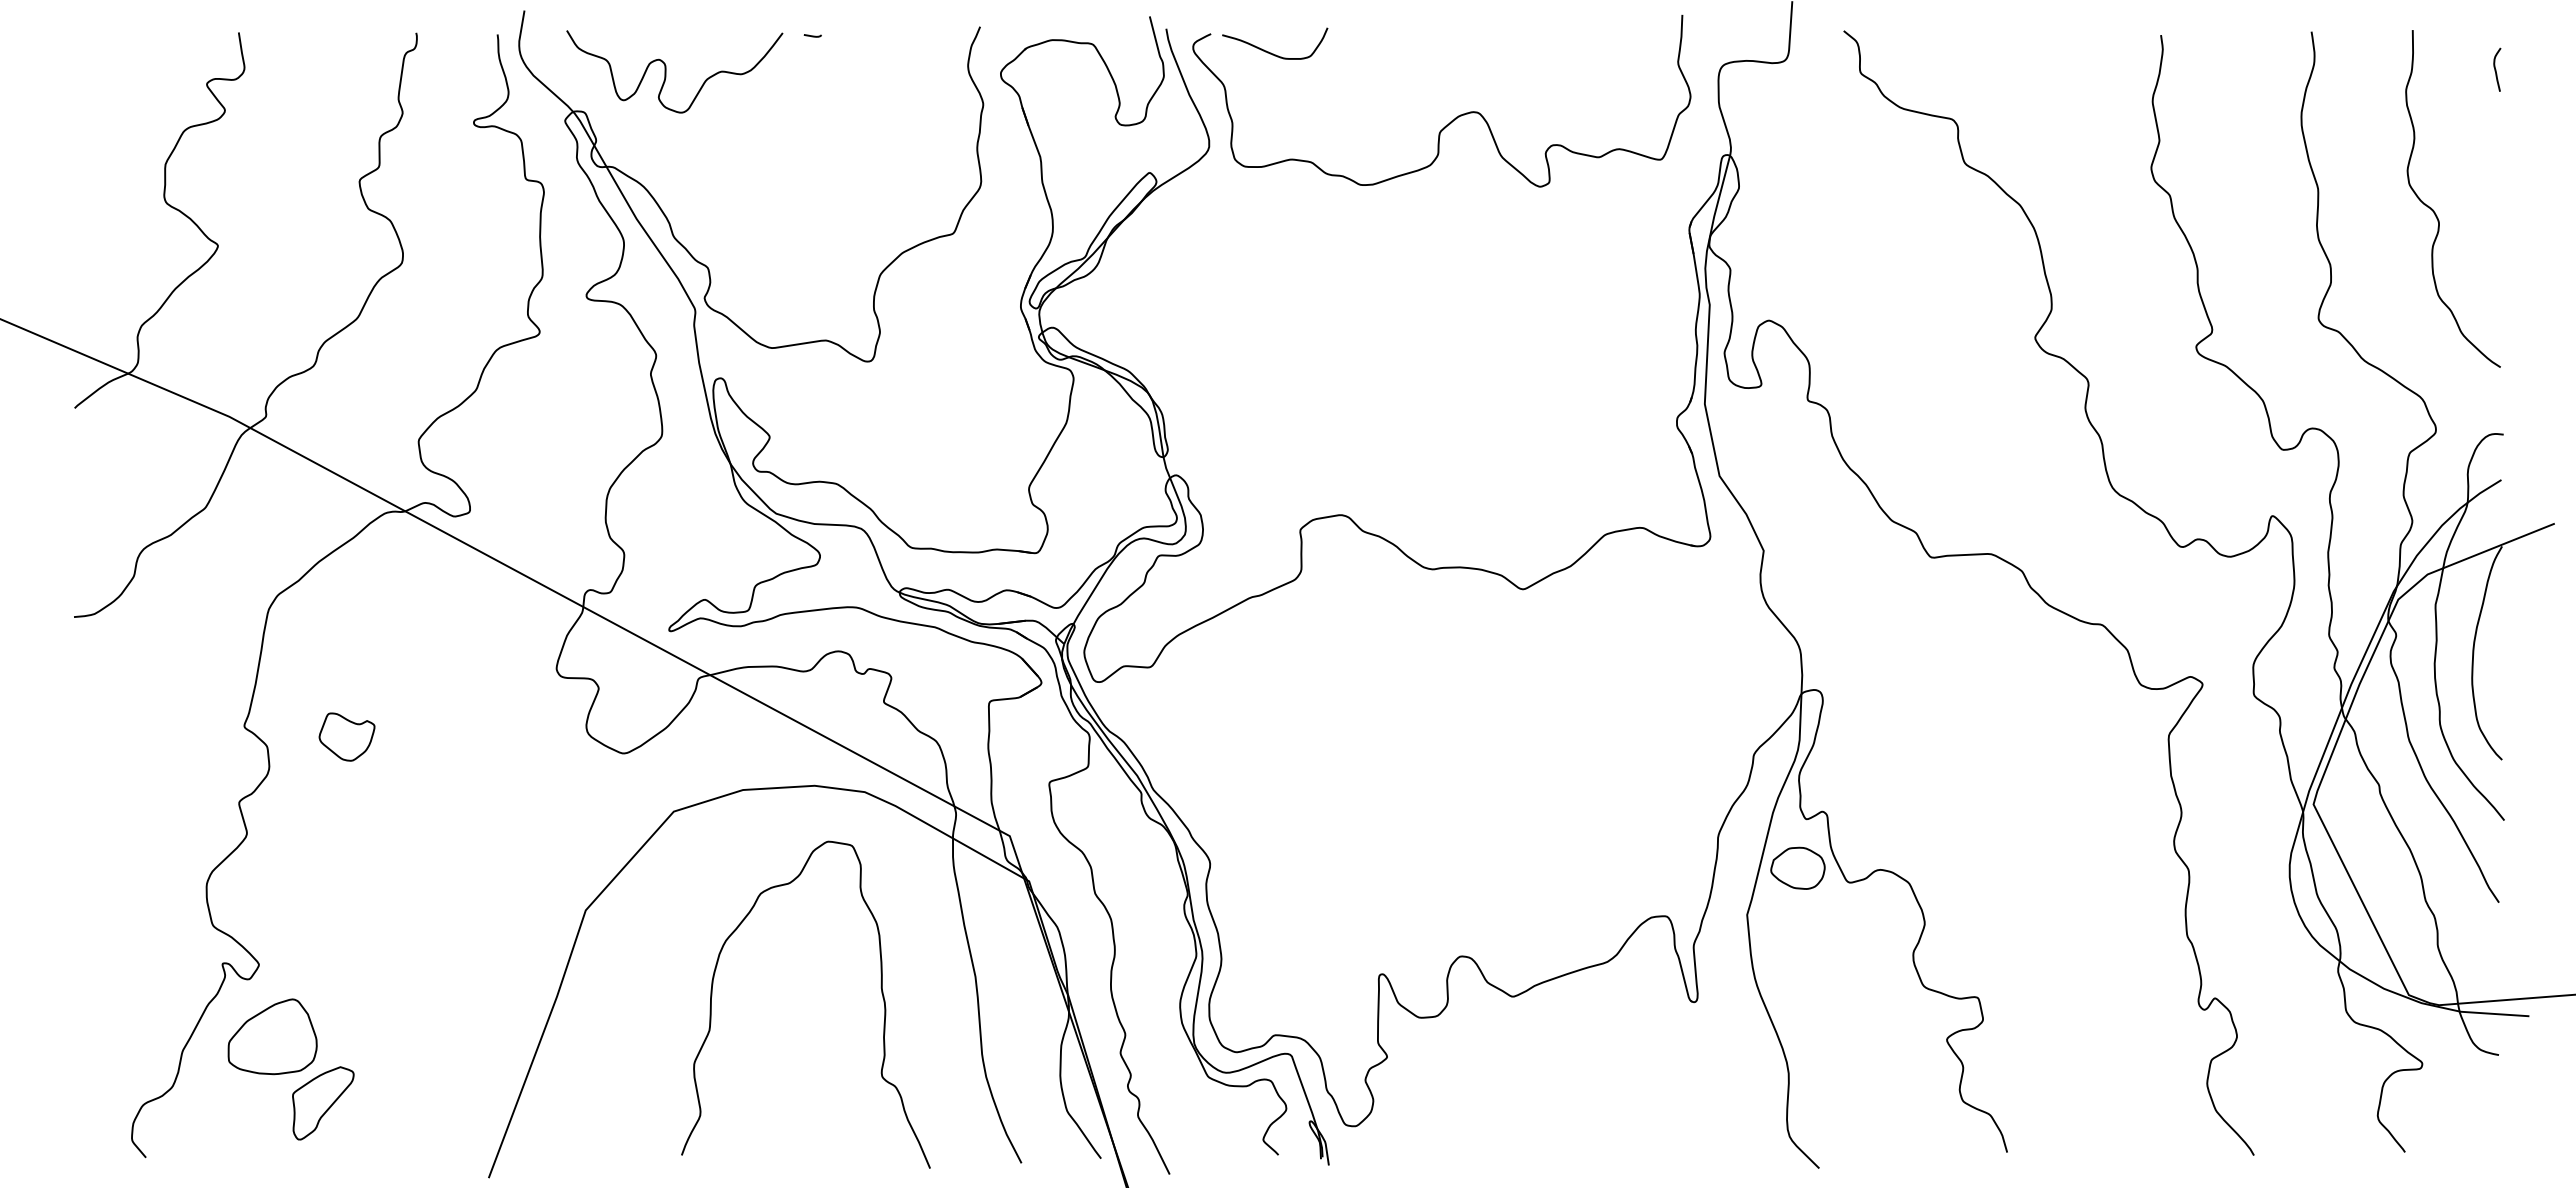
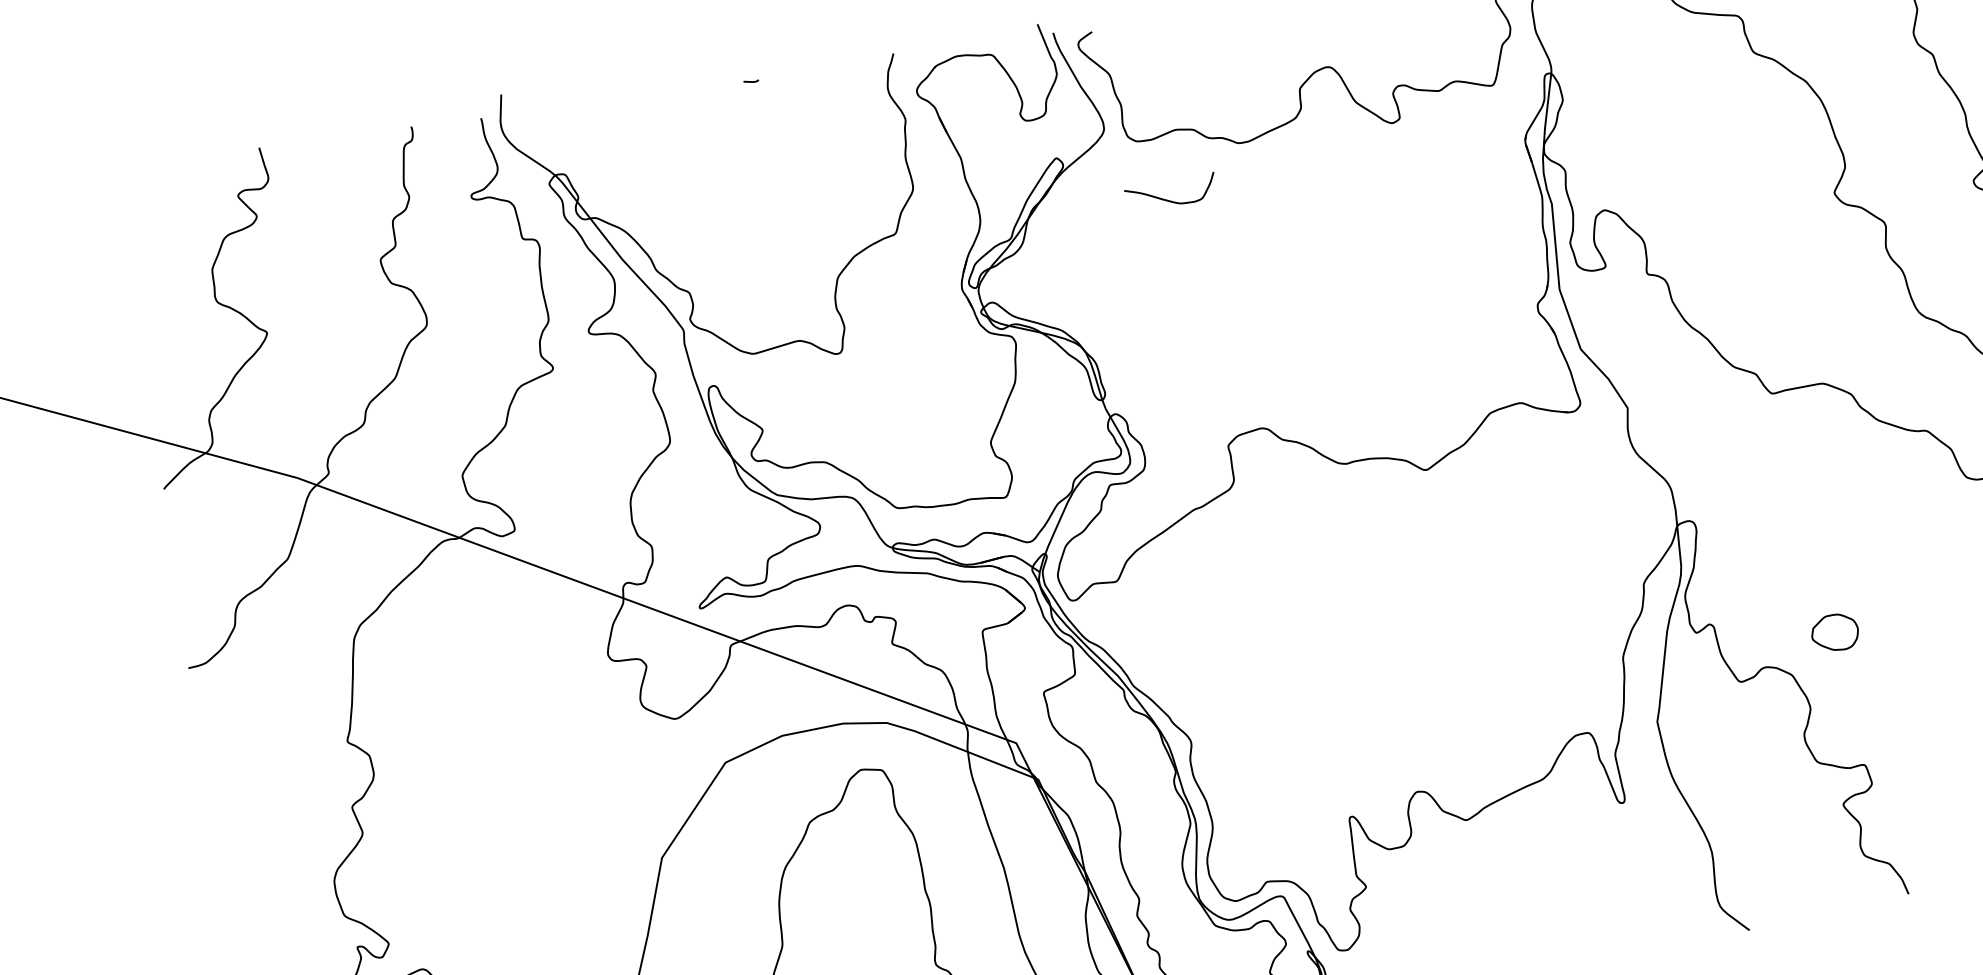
curve: (1271, 52) -> (1168, 199), moved
curve: (666, 71) -> (630, 129), removed
part: (346, 736) -> (436, 737), removed
part: (1797, 867) -> (1834, 632), moved

